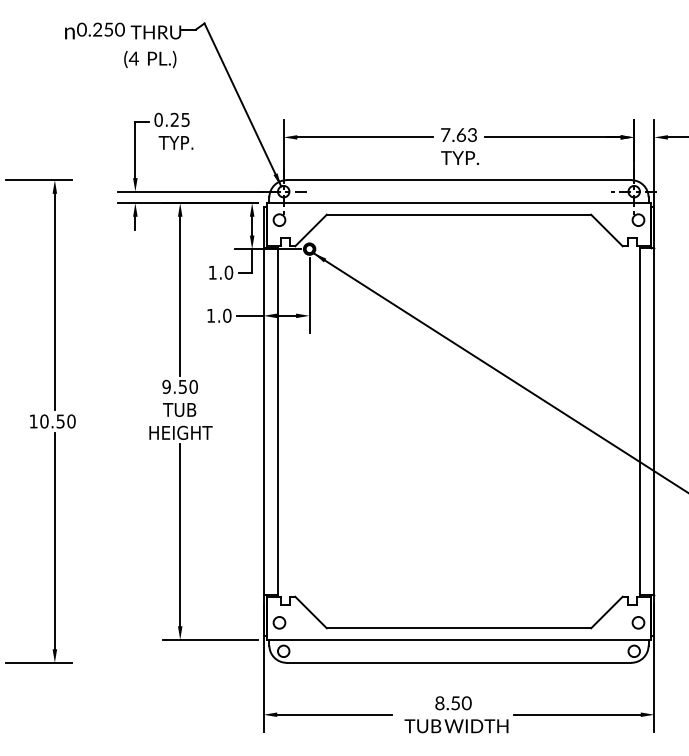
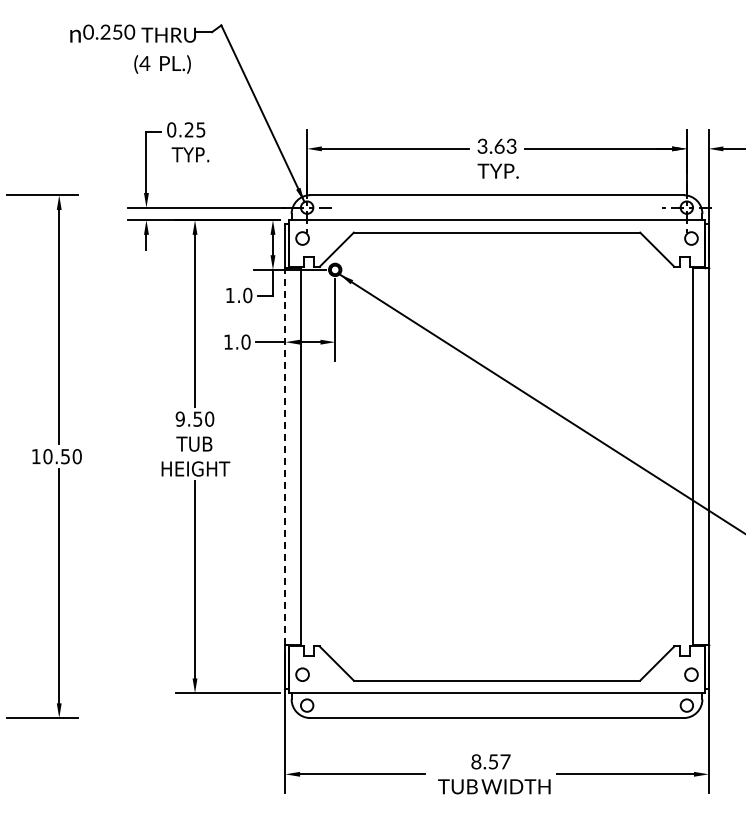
text: (445, 134) -> (482, 145), 7.63 -> 3.63
line: (263, 421) -> (285, 456), solid -> dashed
text: (466, 702) -> (505, 761), 8.50 -> 8.57

